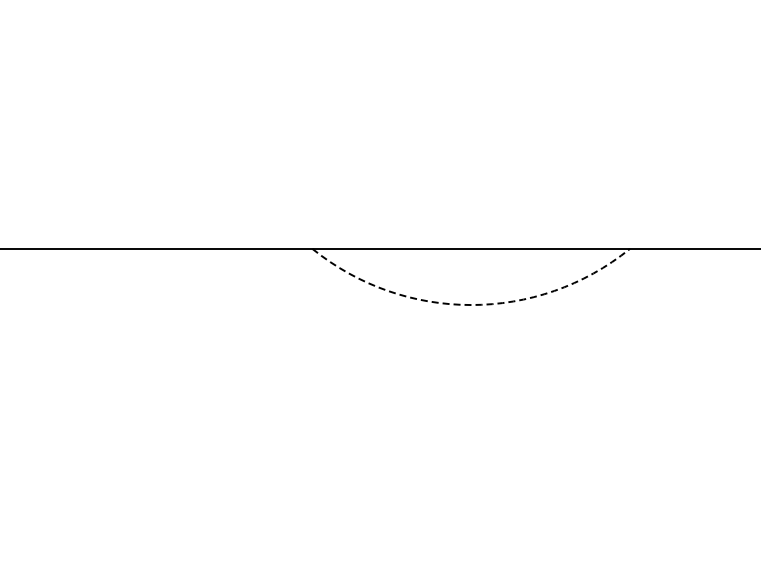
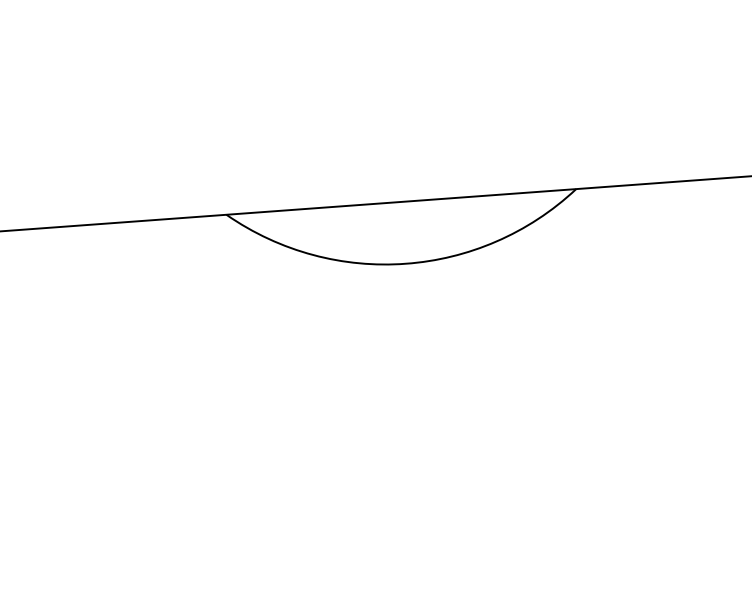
arc: (471, 305) -> (406, 264), dashed -> solid

